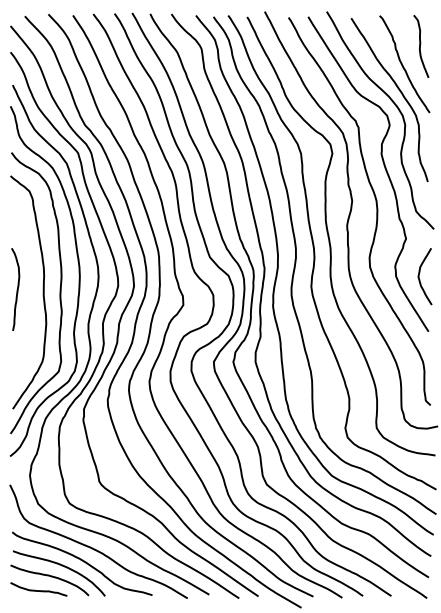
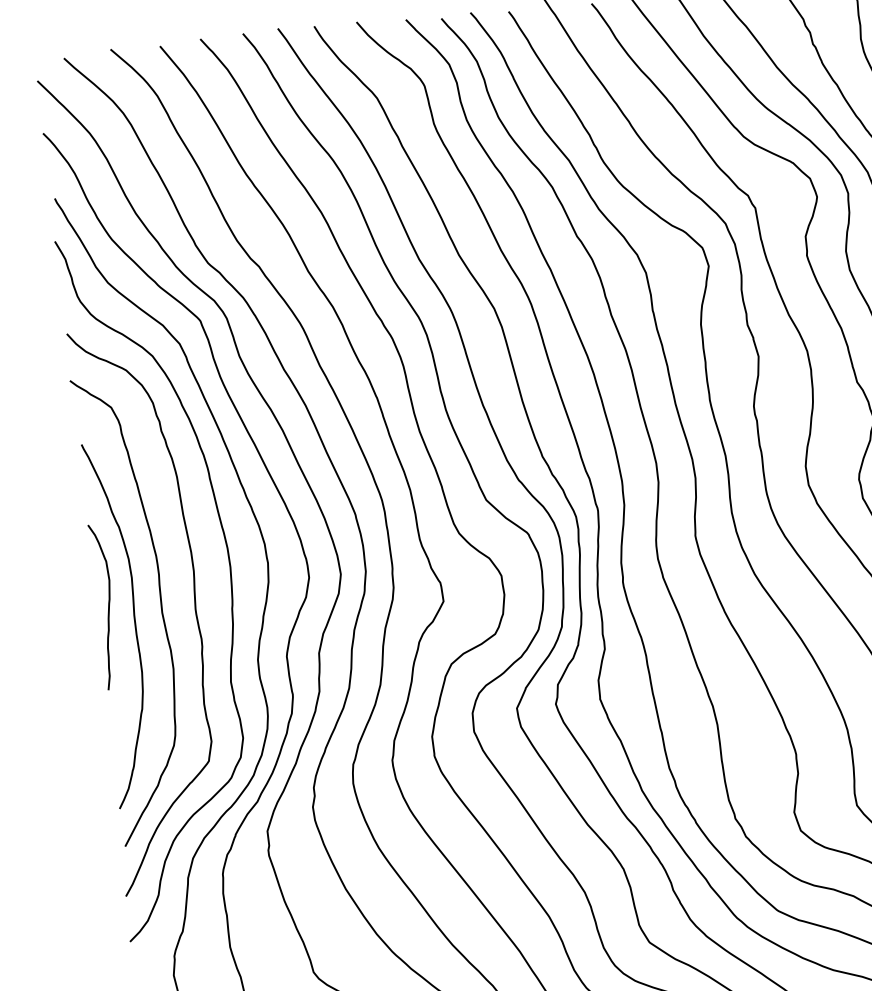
curve: (28, 299) -> (132, 623), added

